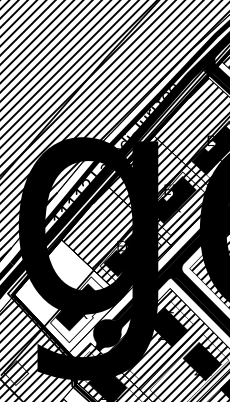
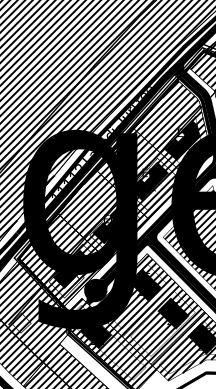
hatch: (67, 295) -> (63, 259), added

